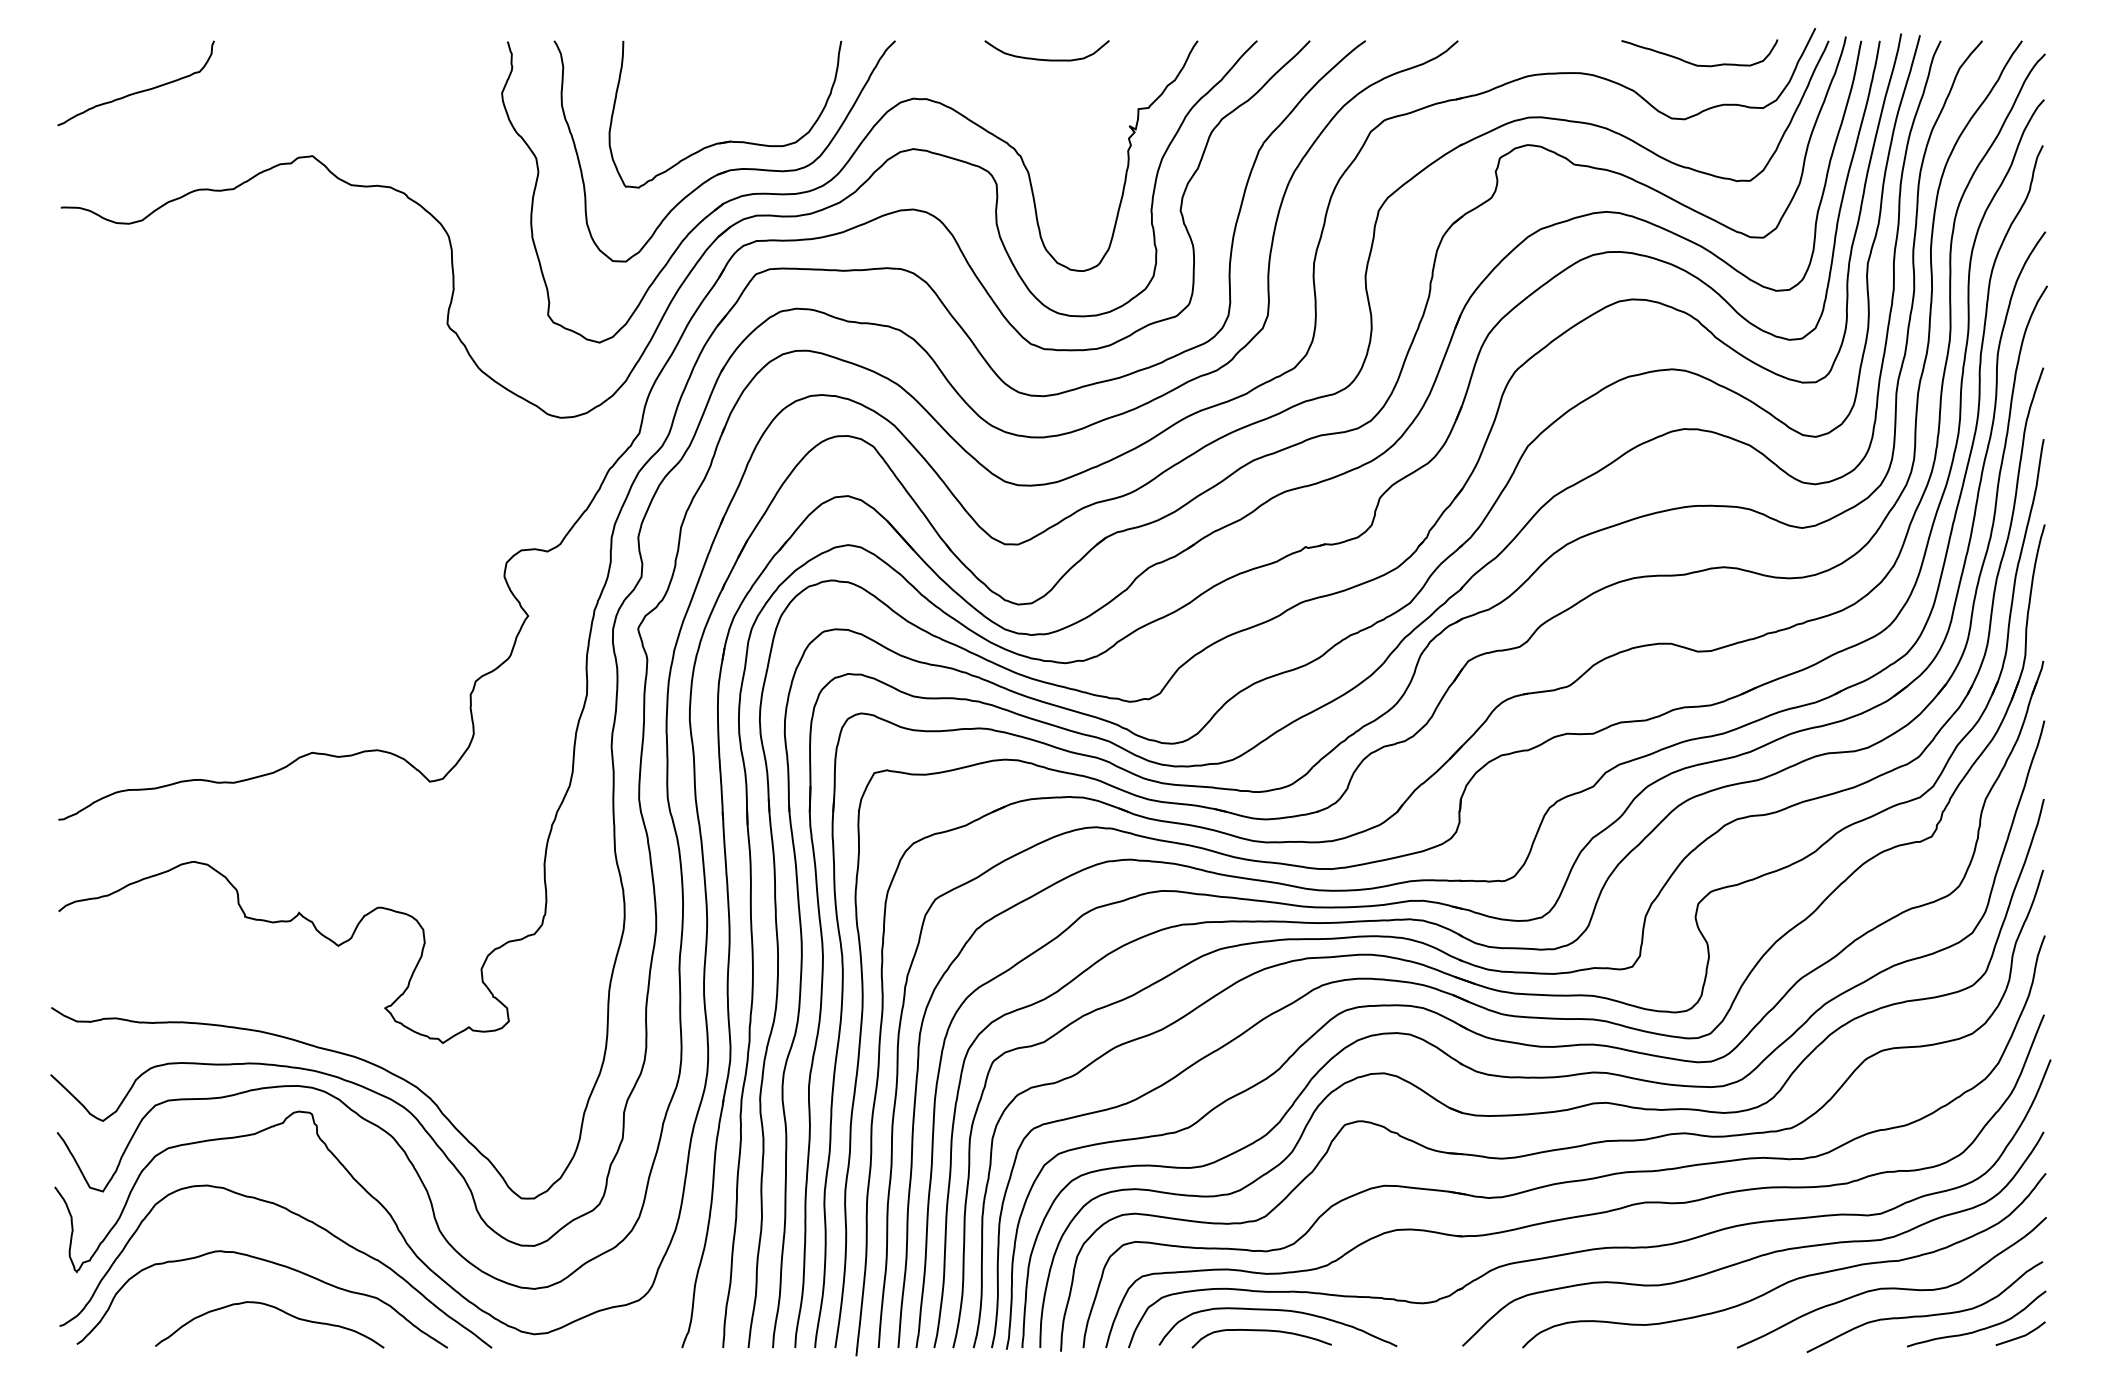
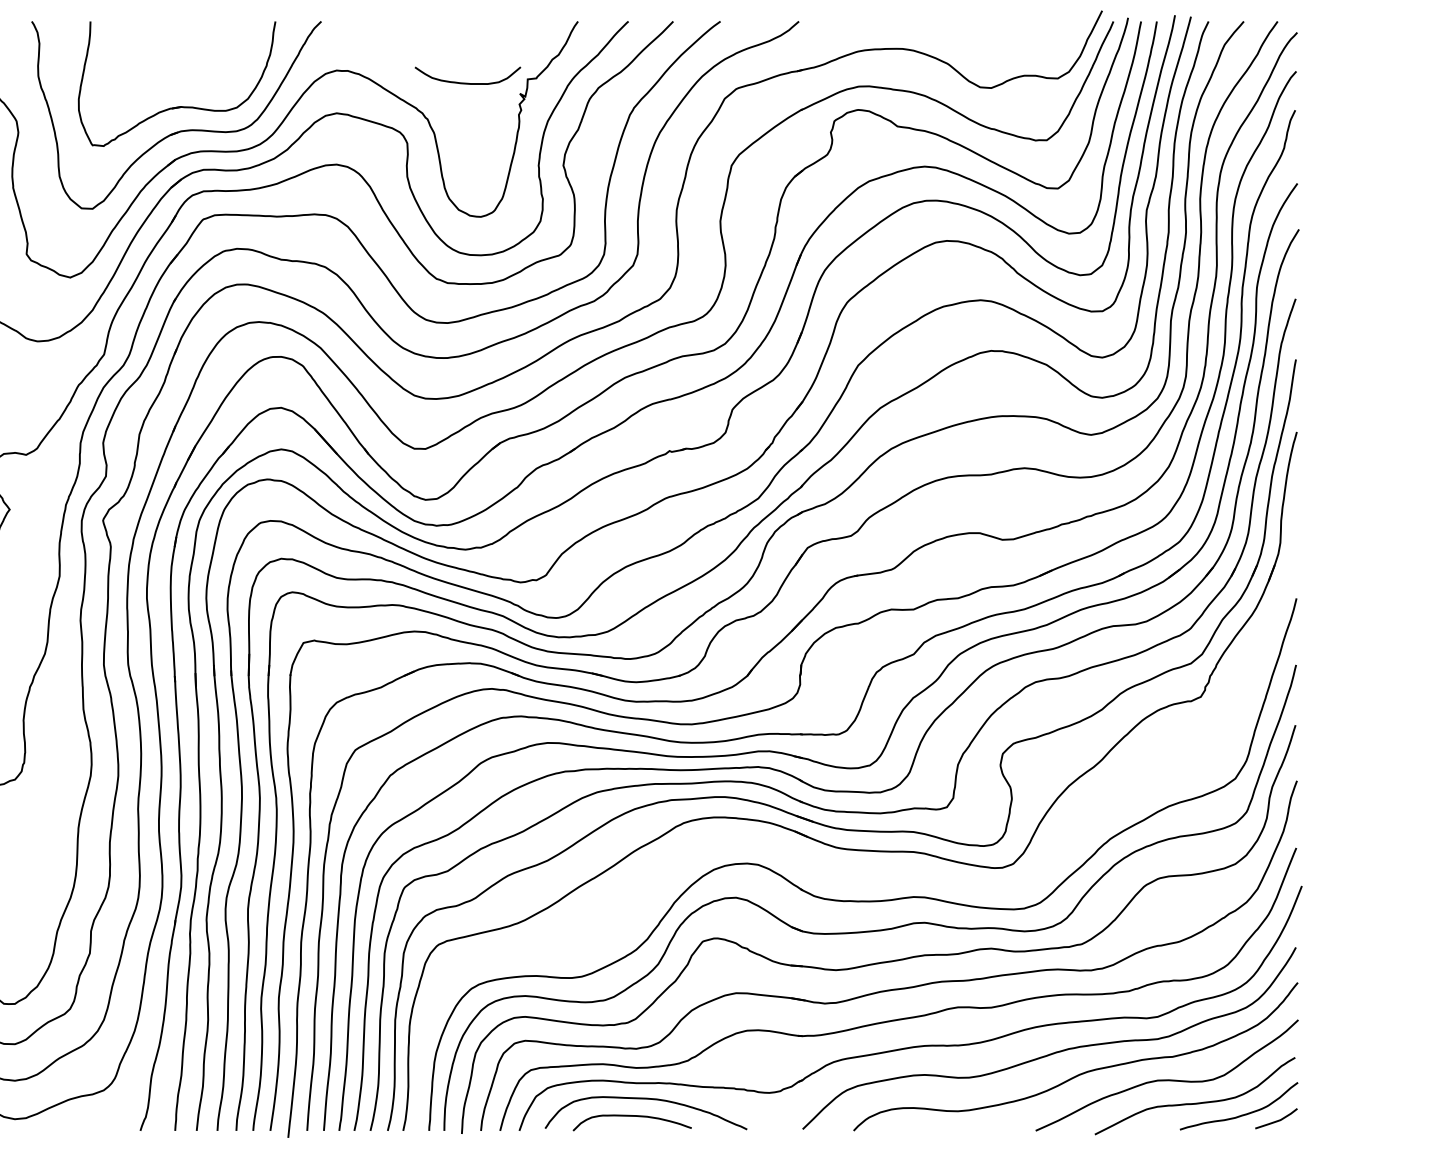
curve: (1046, 59) -> (467, 83), moved
curve: (1699, 64) -> (1003, 41), removed
part: (1520, 1042) -> (851, 871), removed

